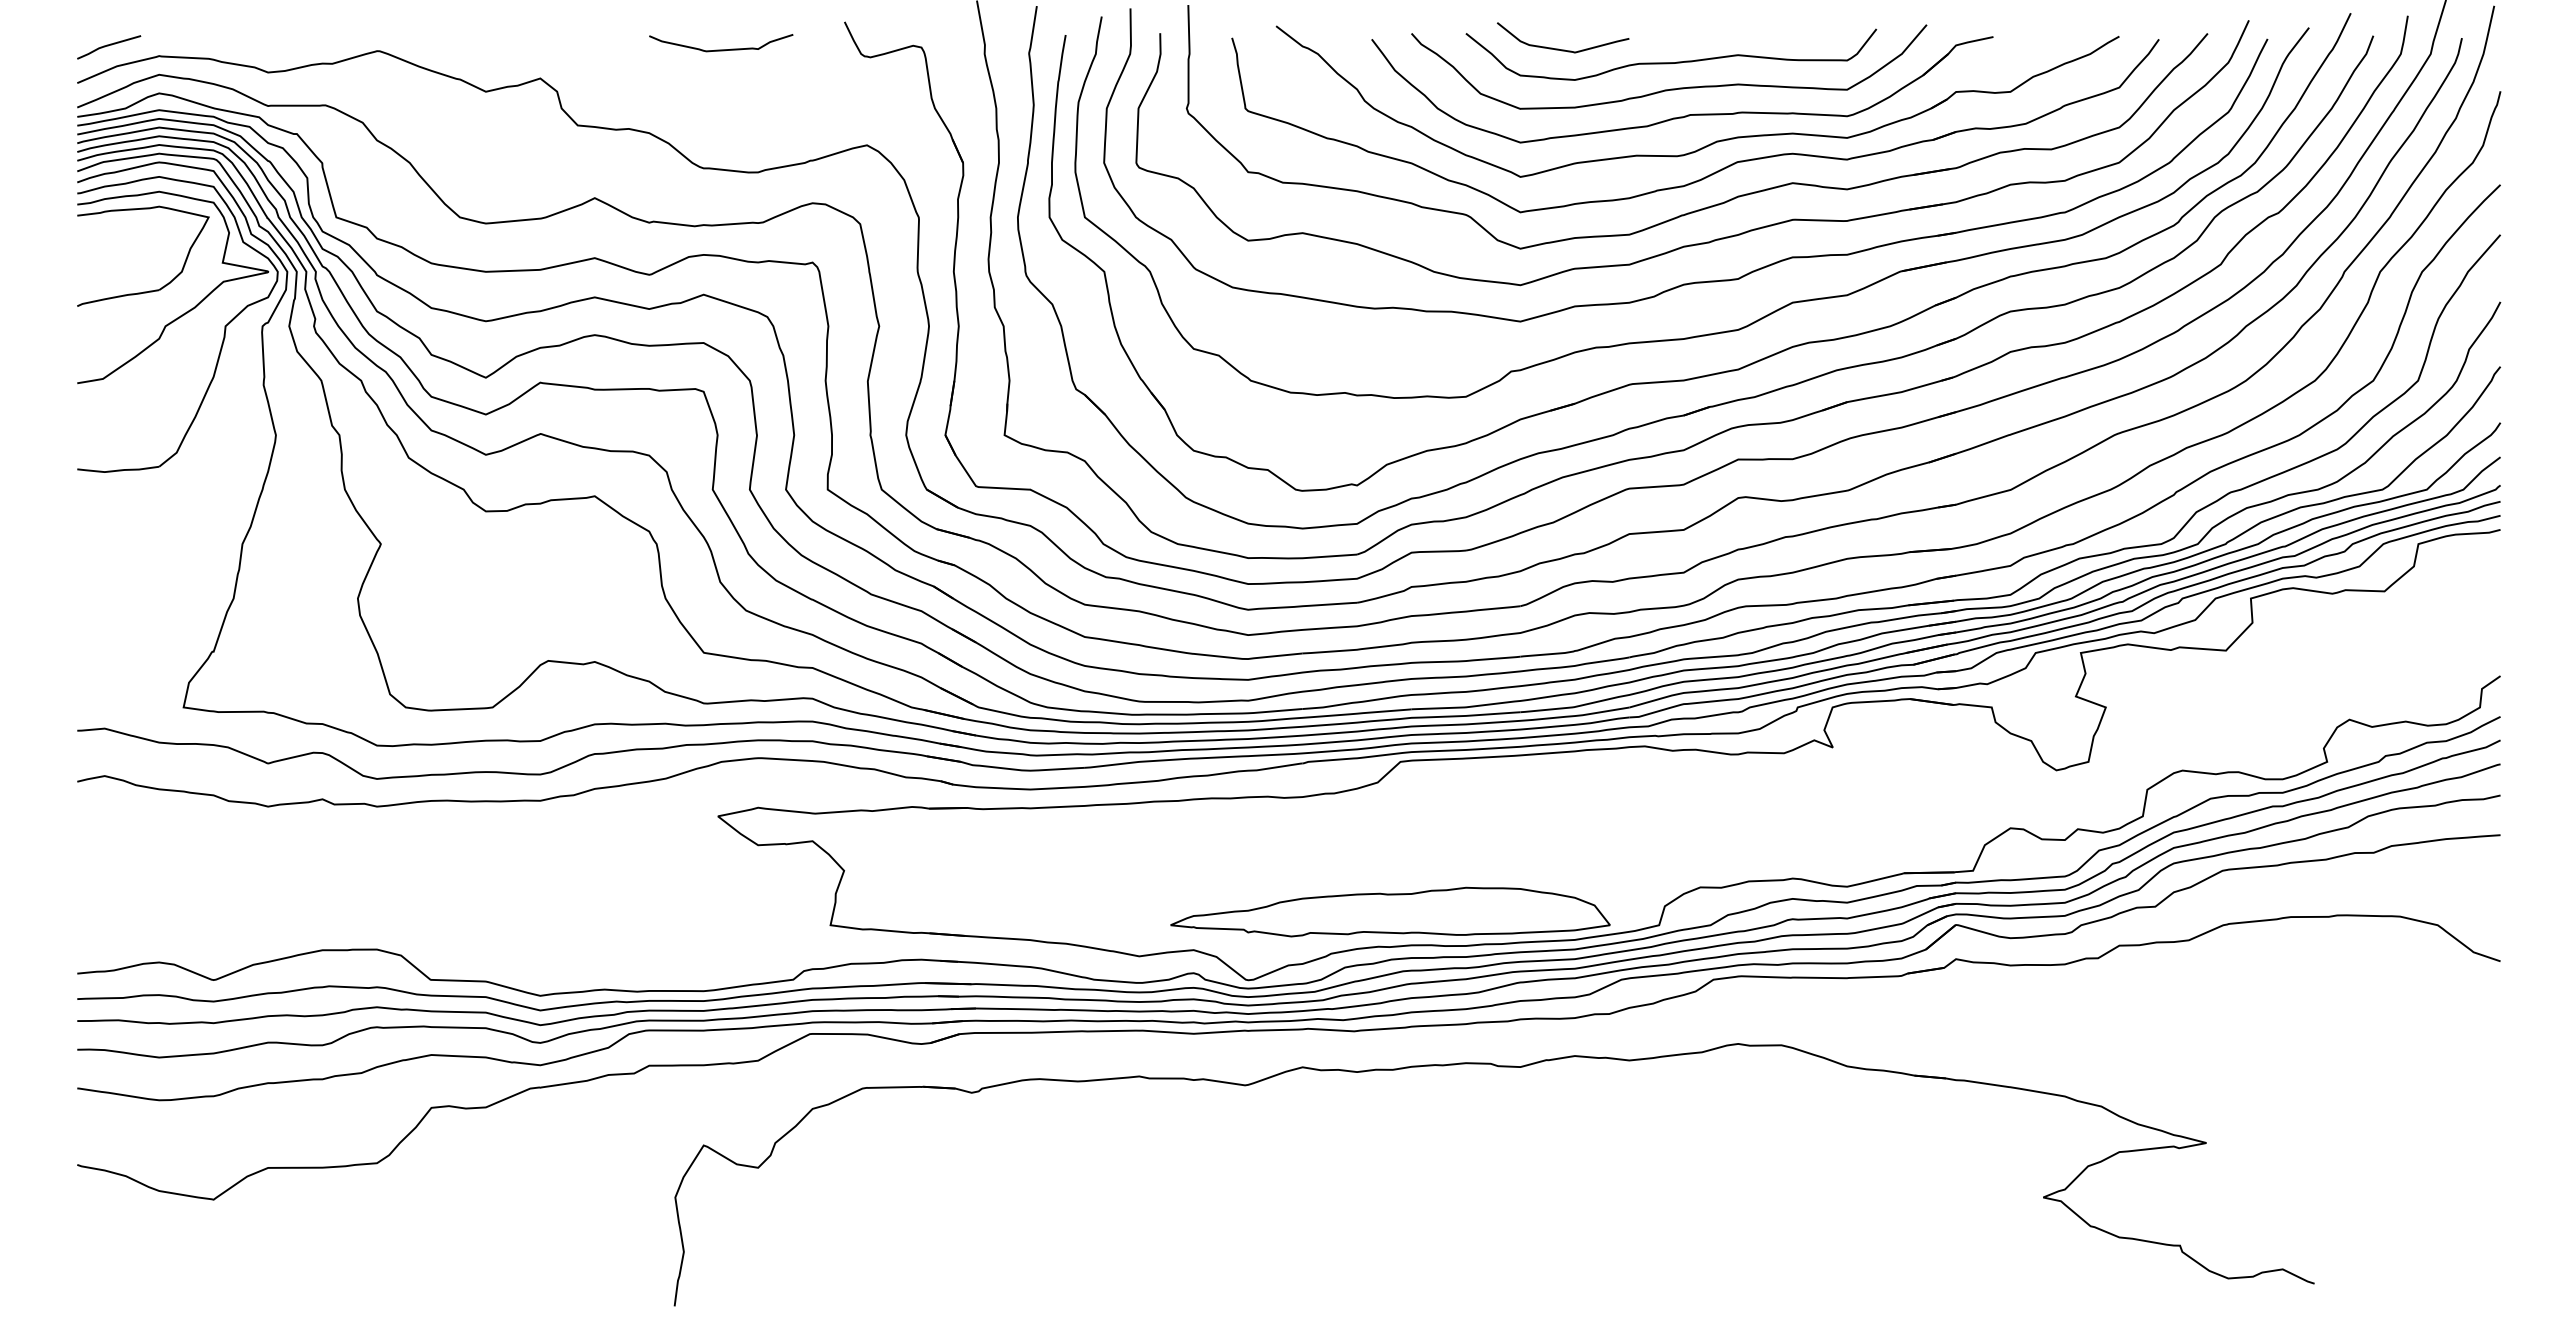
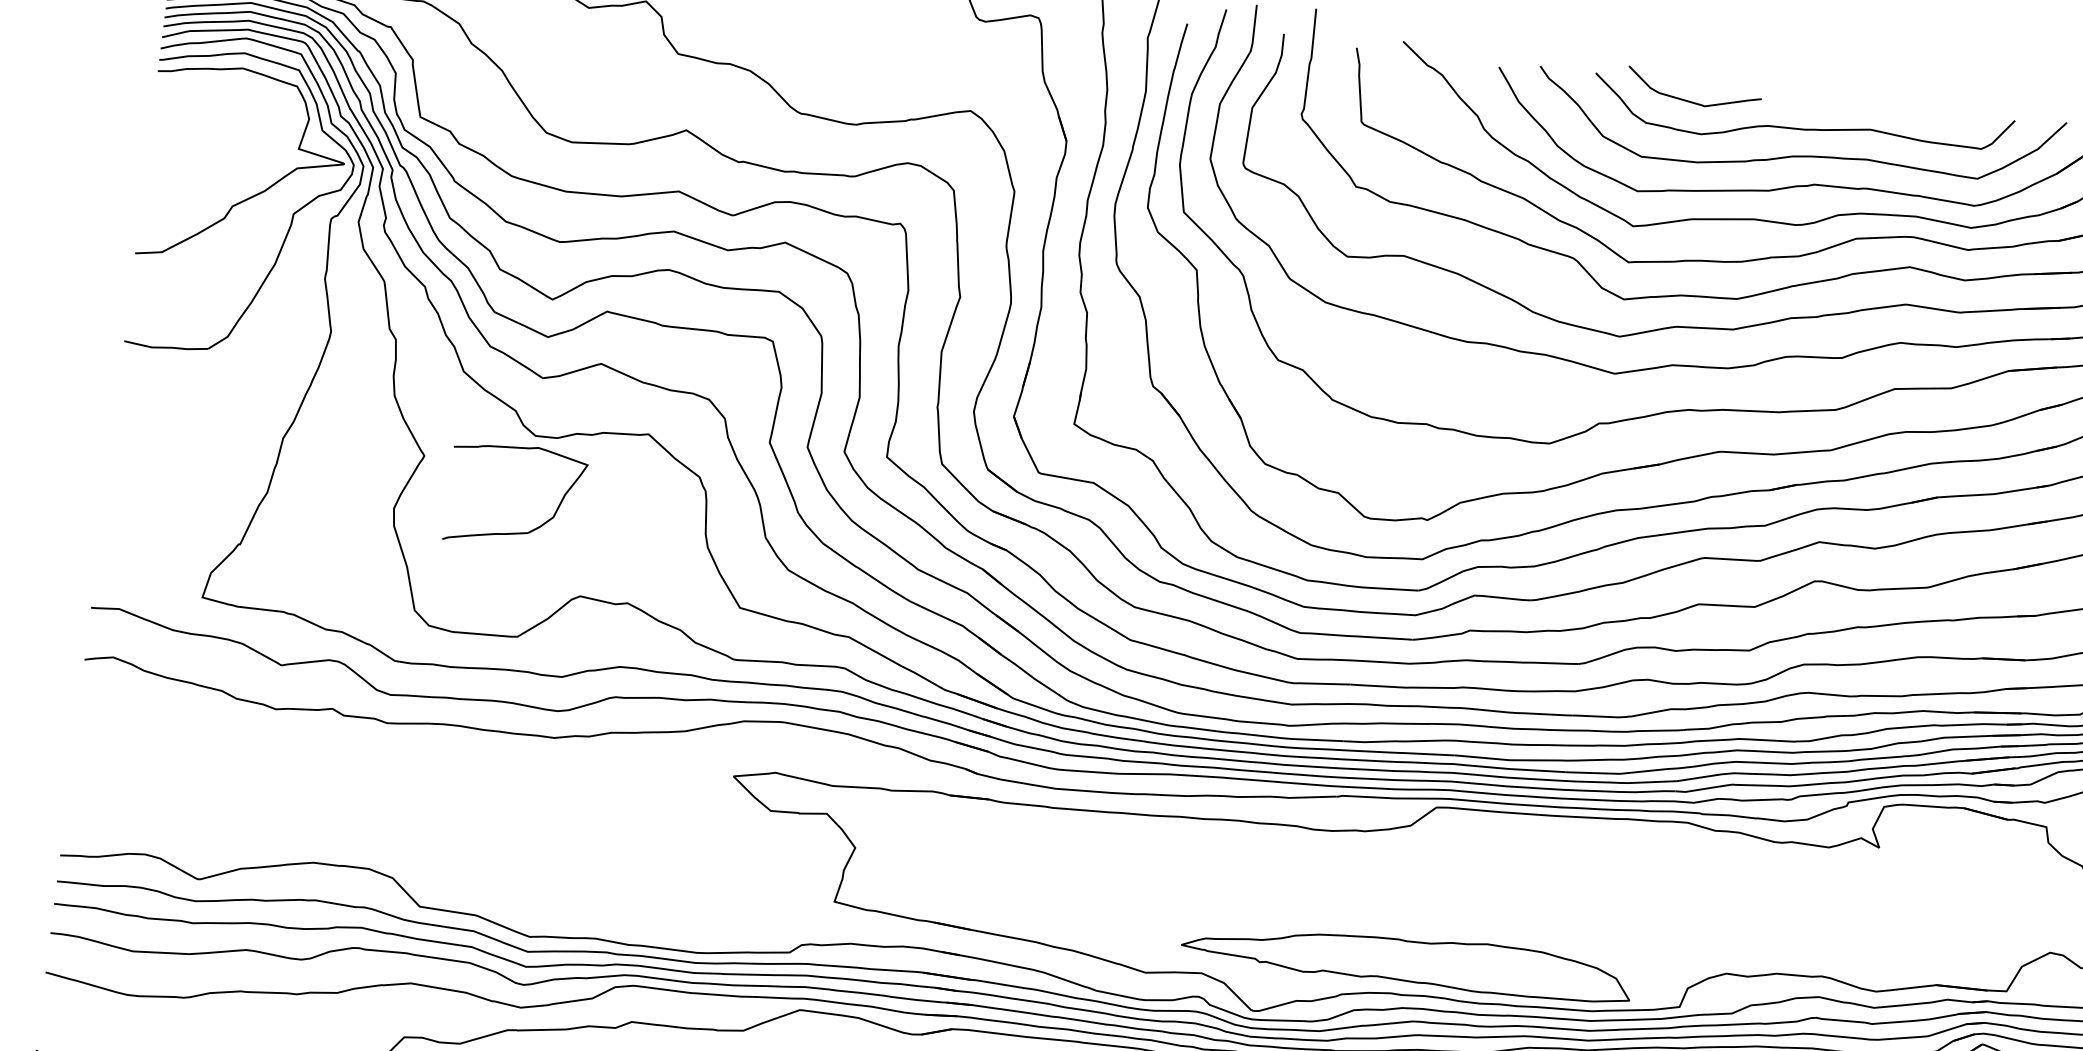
part: (149, 290) -> (518, 532), moved

